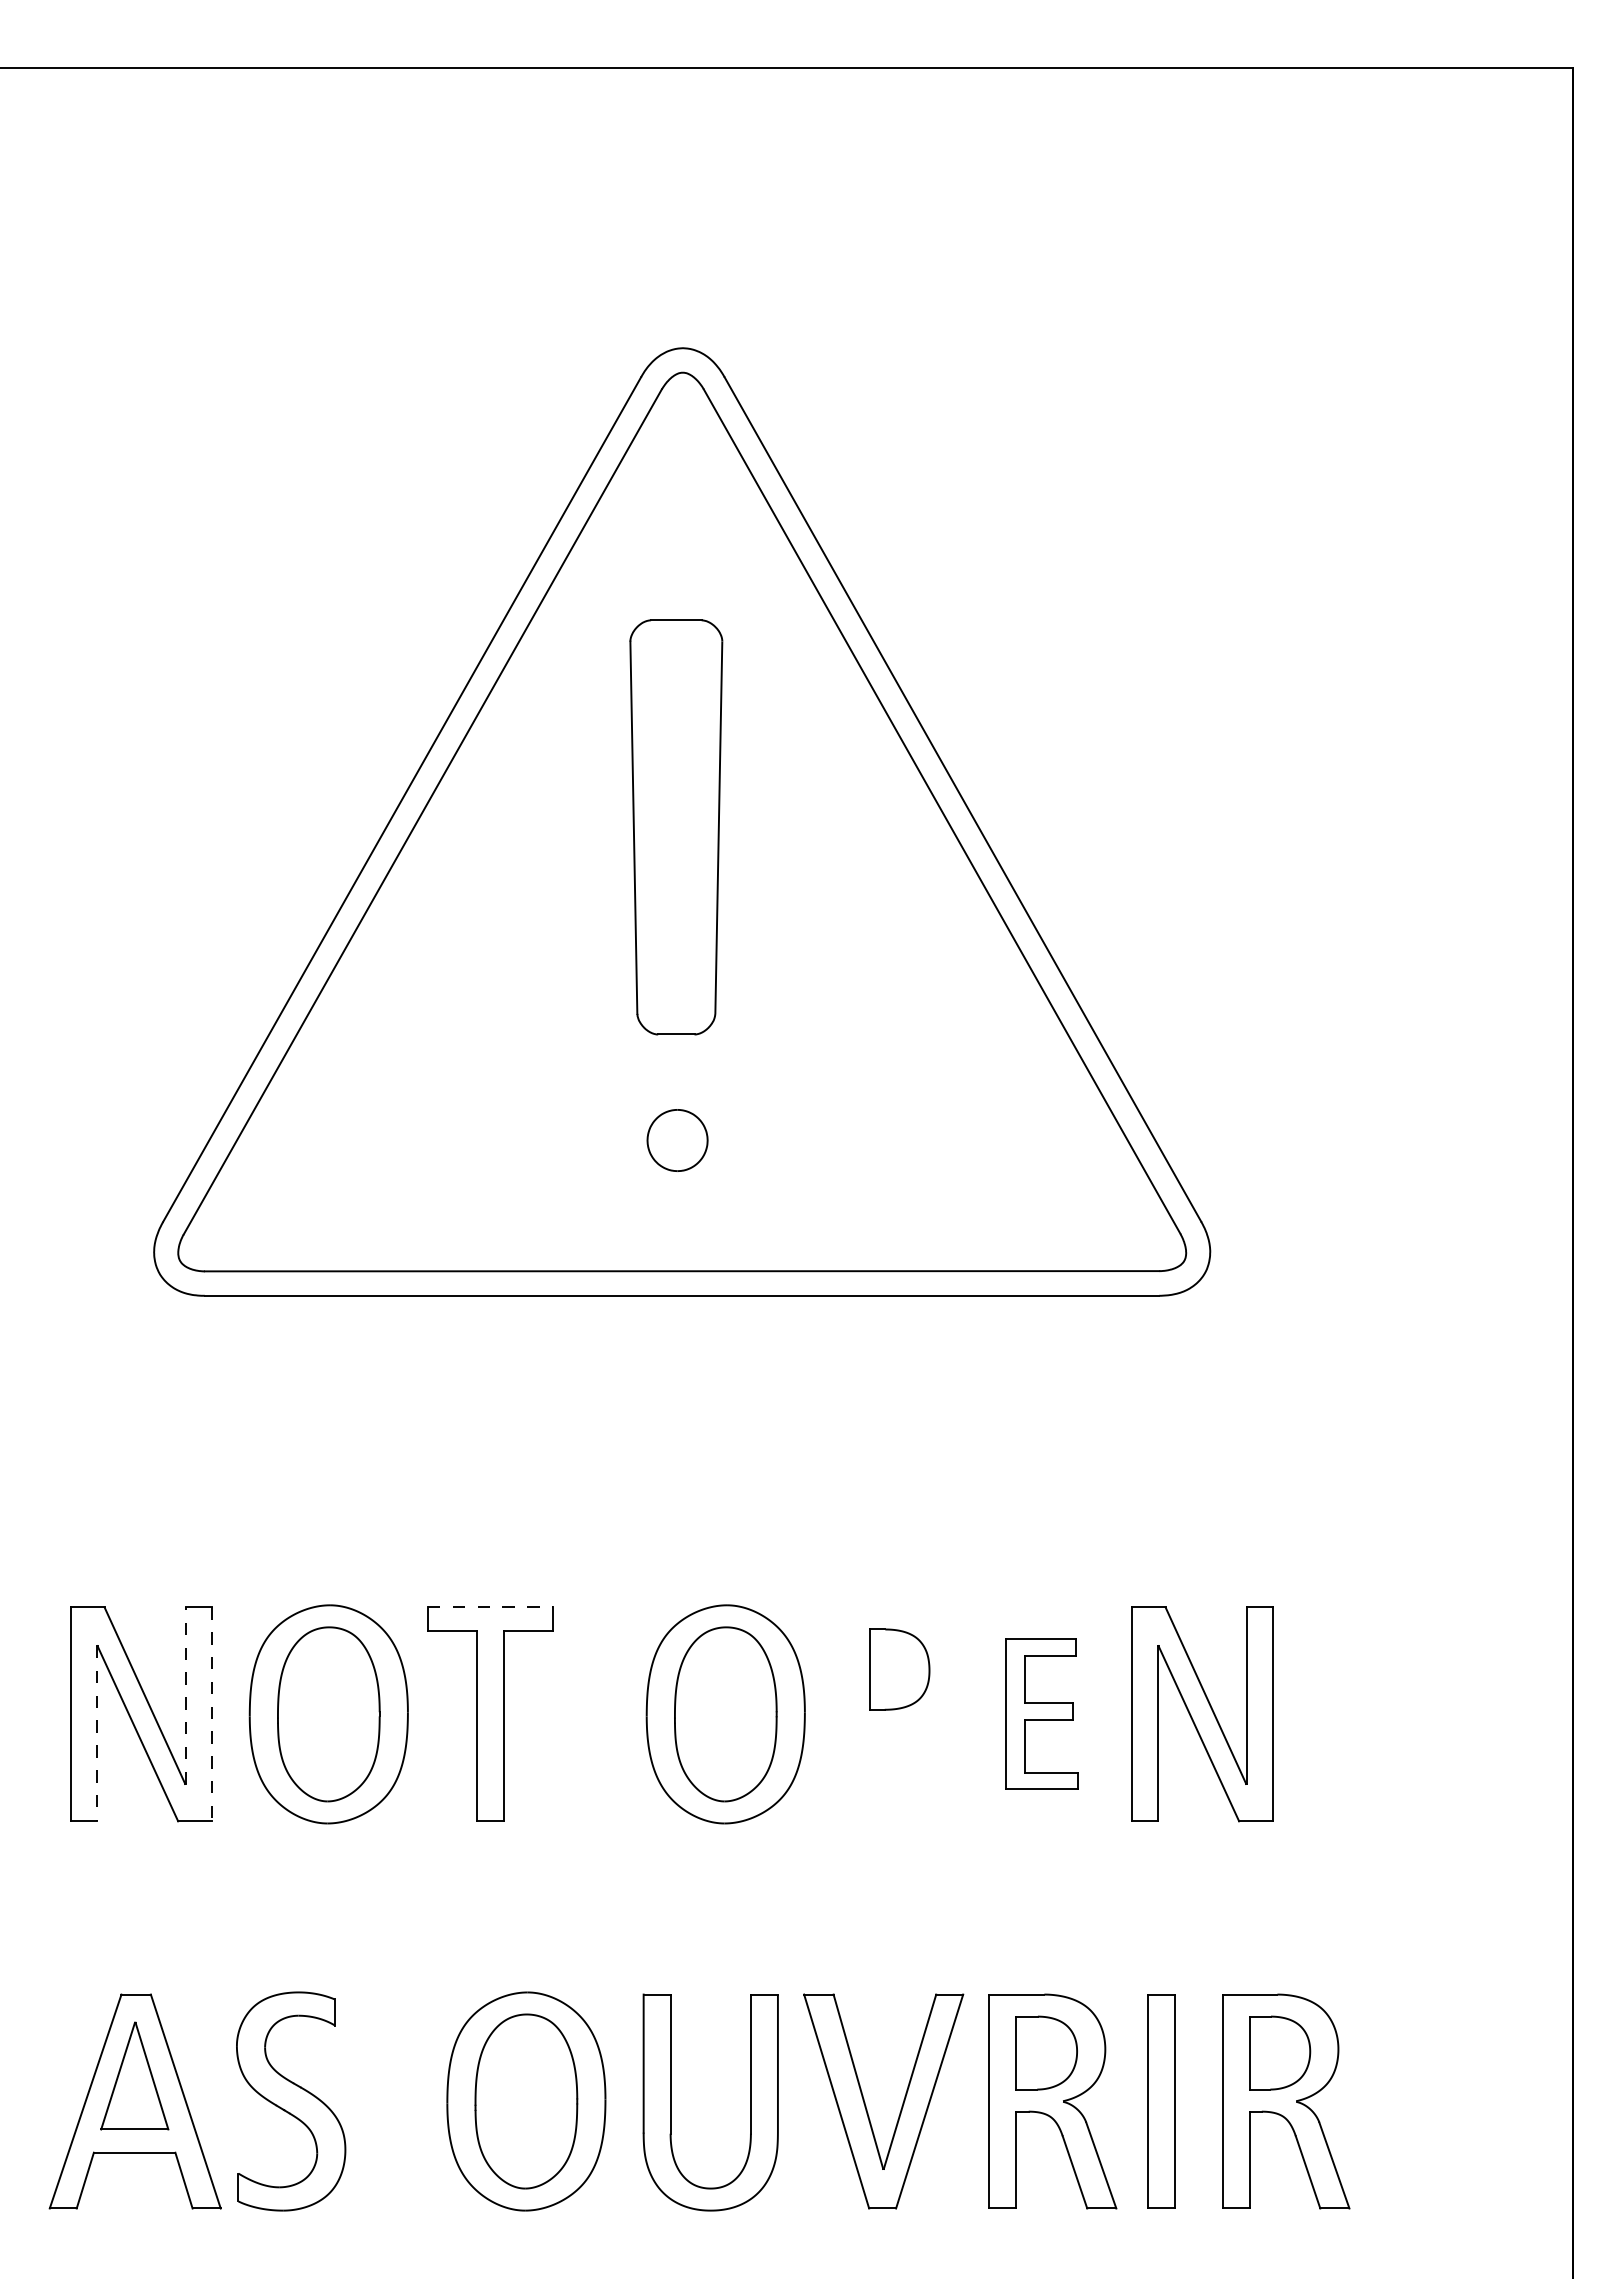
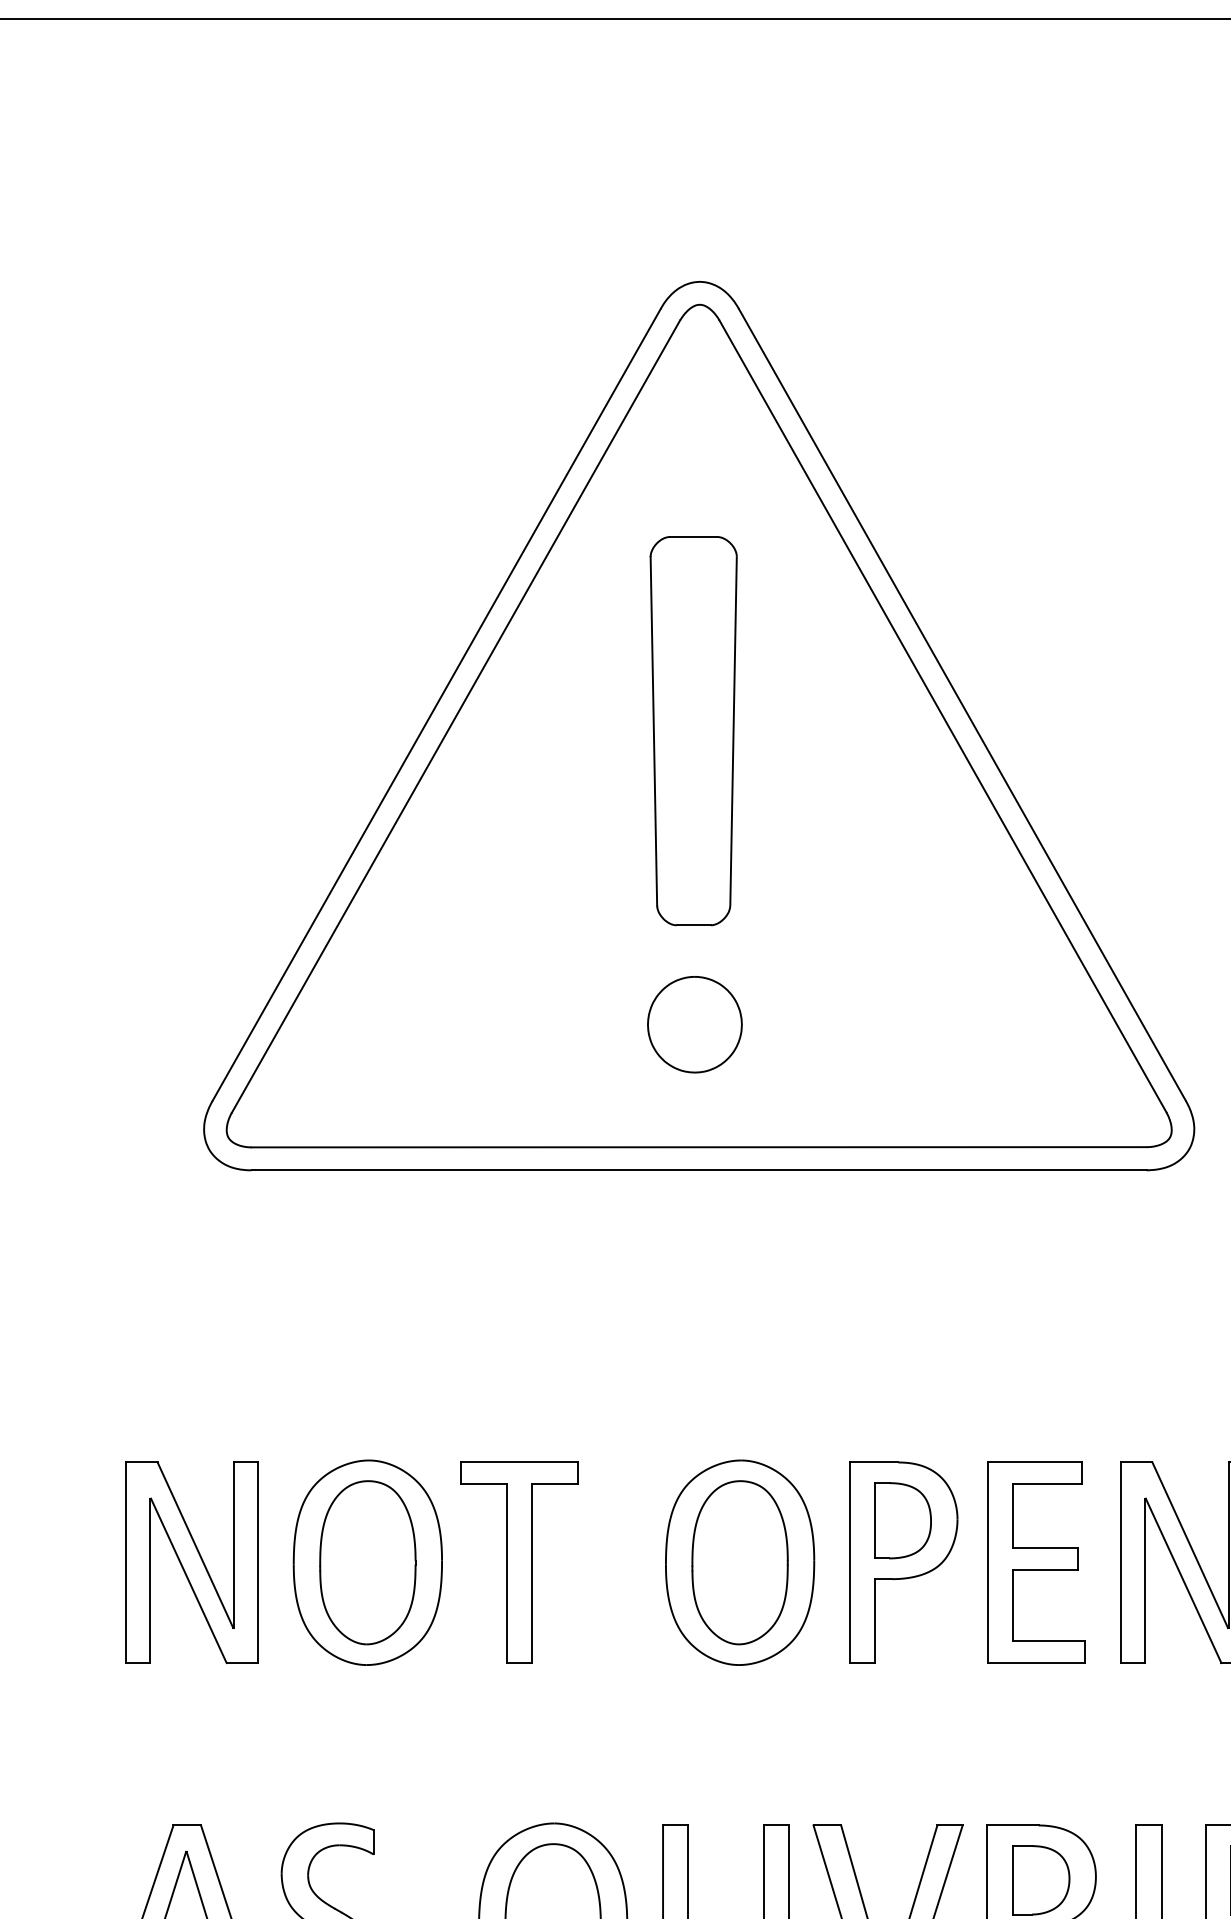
part: (677, 1140) -> (694, 1024), size x1.67
line: (490, 1607) -> (519, 1462), dashed -> solid
line: (185, 1695) -> (233, 1545), dashed -> solid
part: (900, 1713) -> (903, 1561), added
part: (1041, 1713) -> (1036, 1561), size x1.43
line: (211, 1714) -> (257, 1562), dashed -> solid
line: (96, 1733) -> (150, 1580), dashed -> solid

